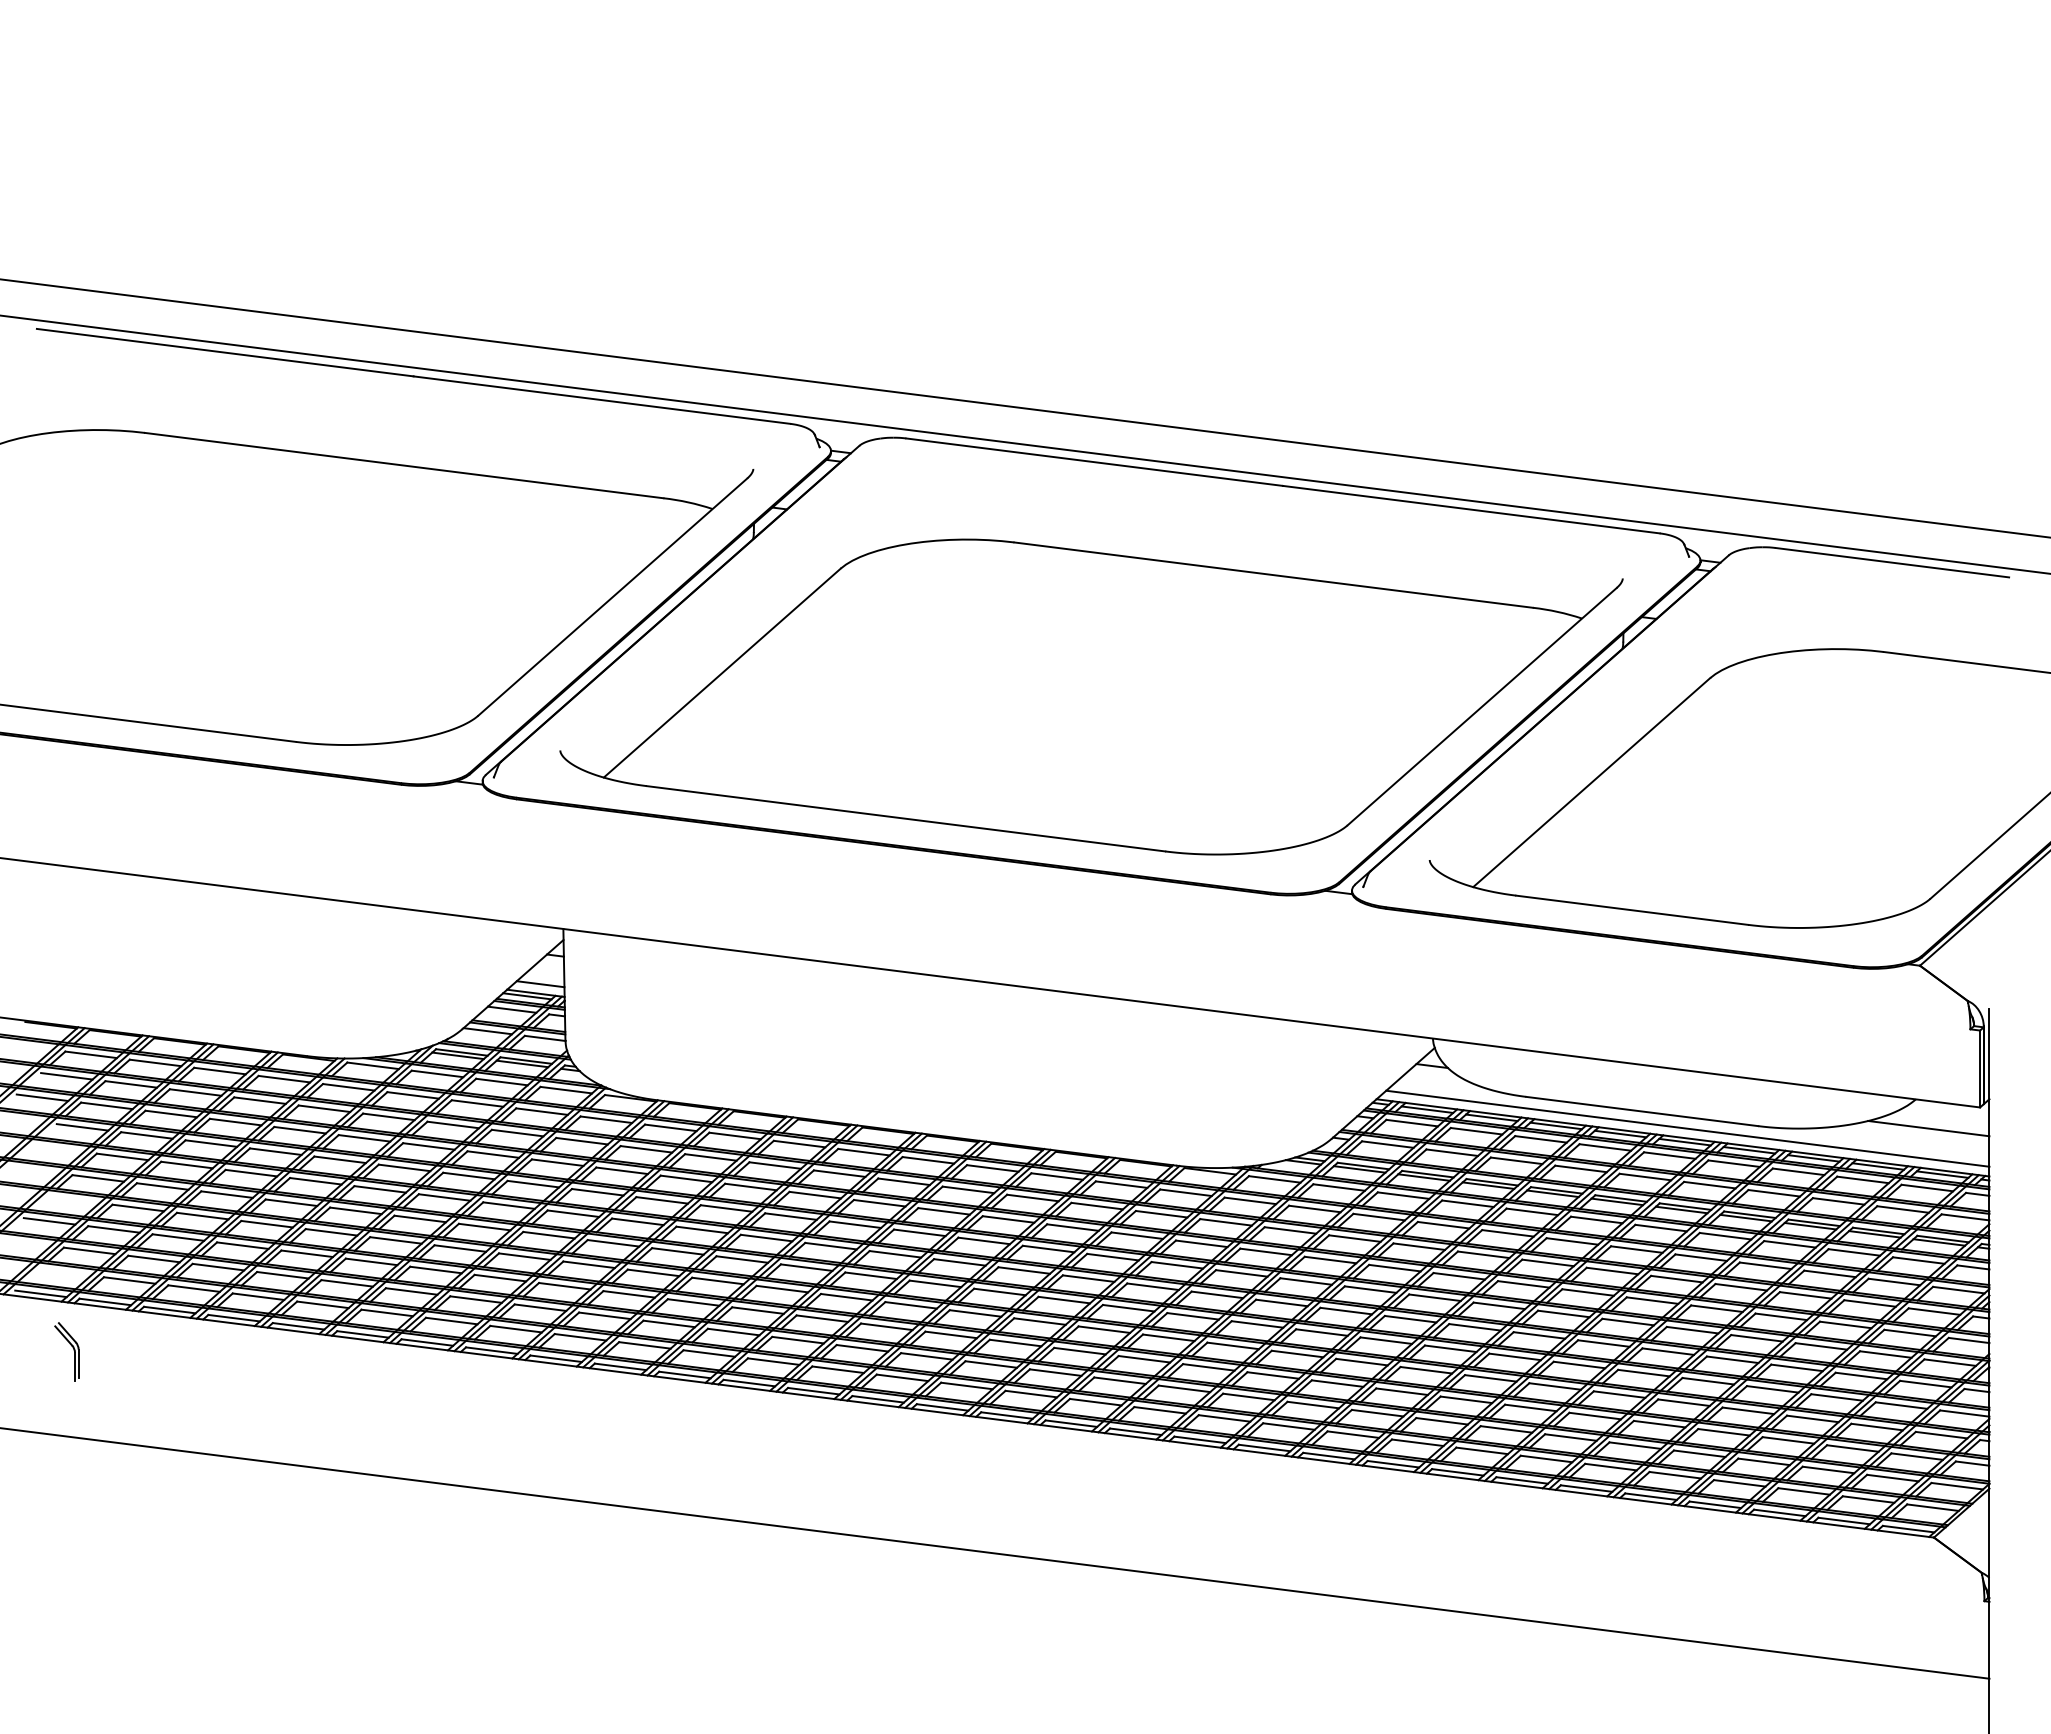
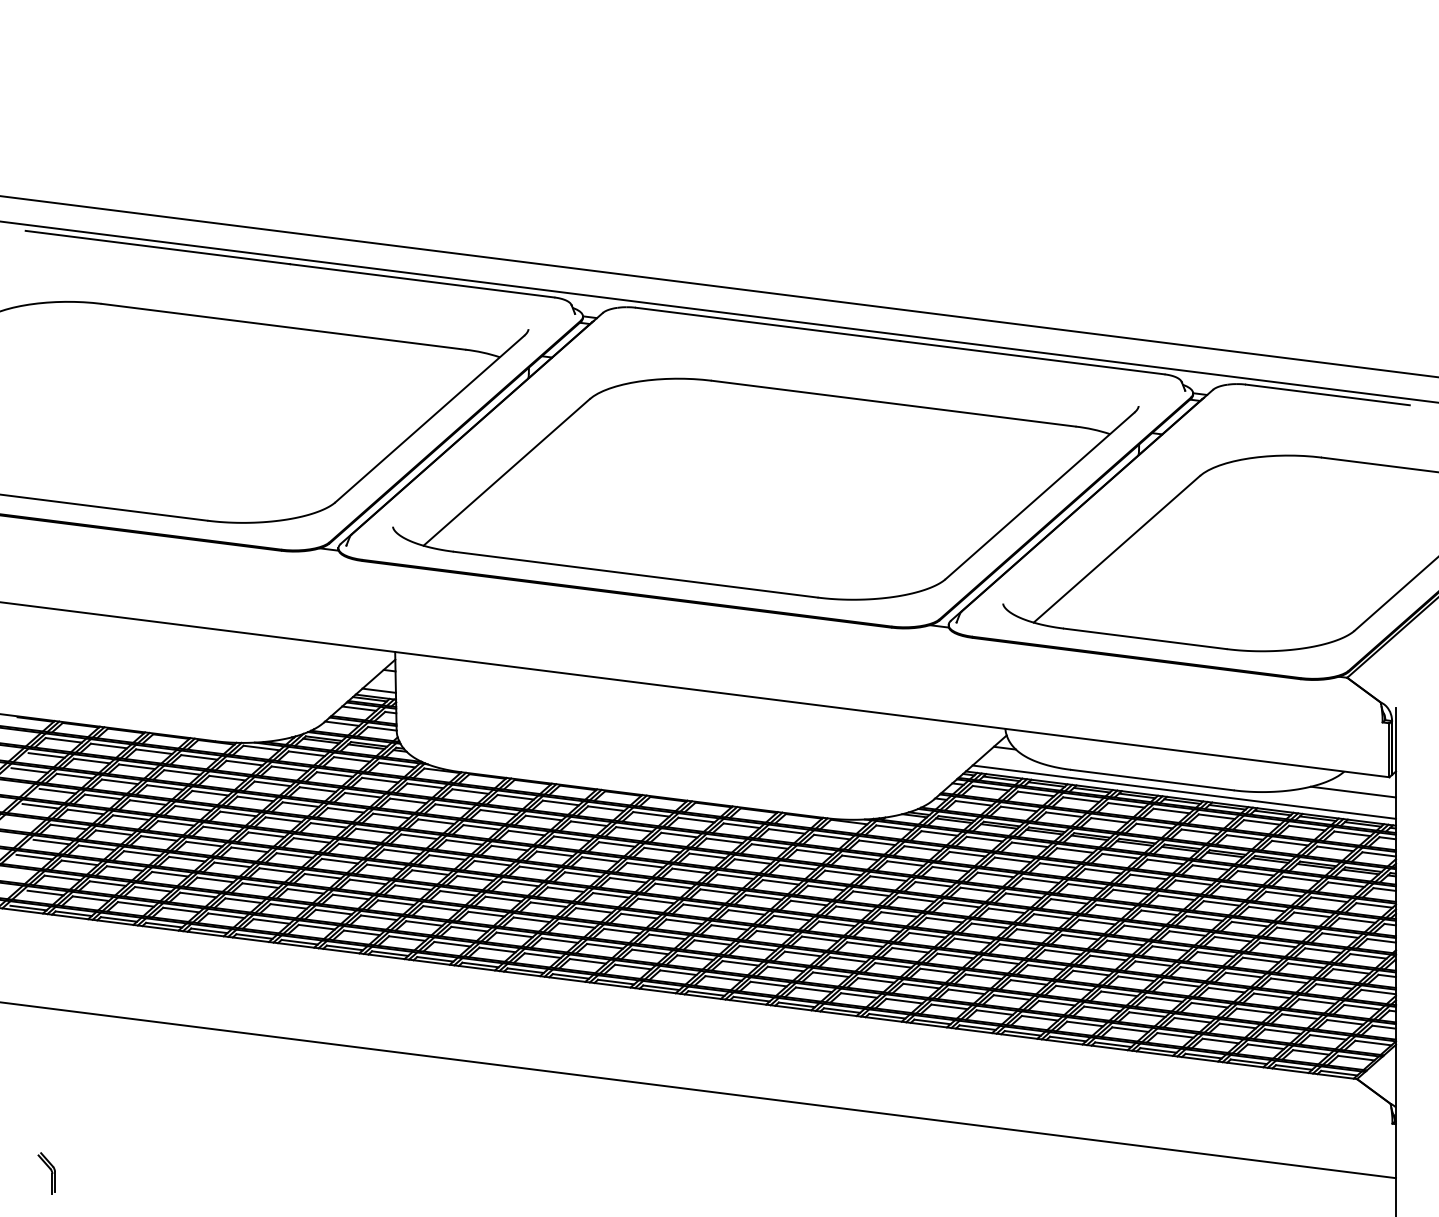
line: (57, 1148) -> (40, 806), added
line: (73, 1199) -> (51, 841), added
line: (65, 1272) -> (45, 893), added
part: (71, 1346) -> (49, 1169), moved

